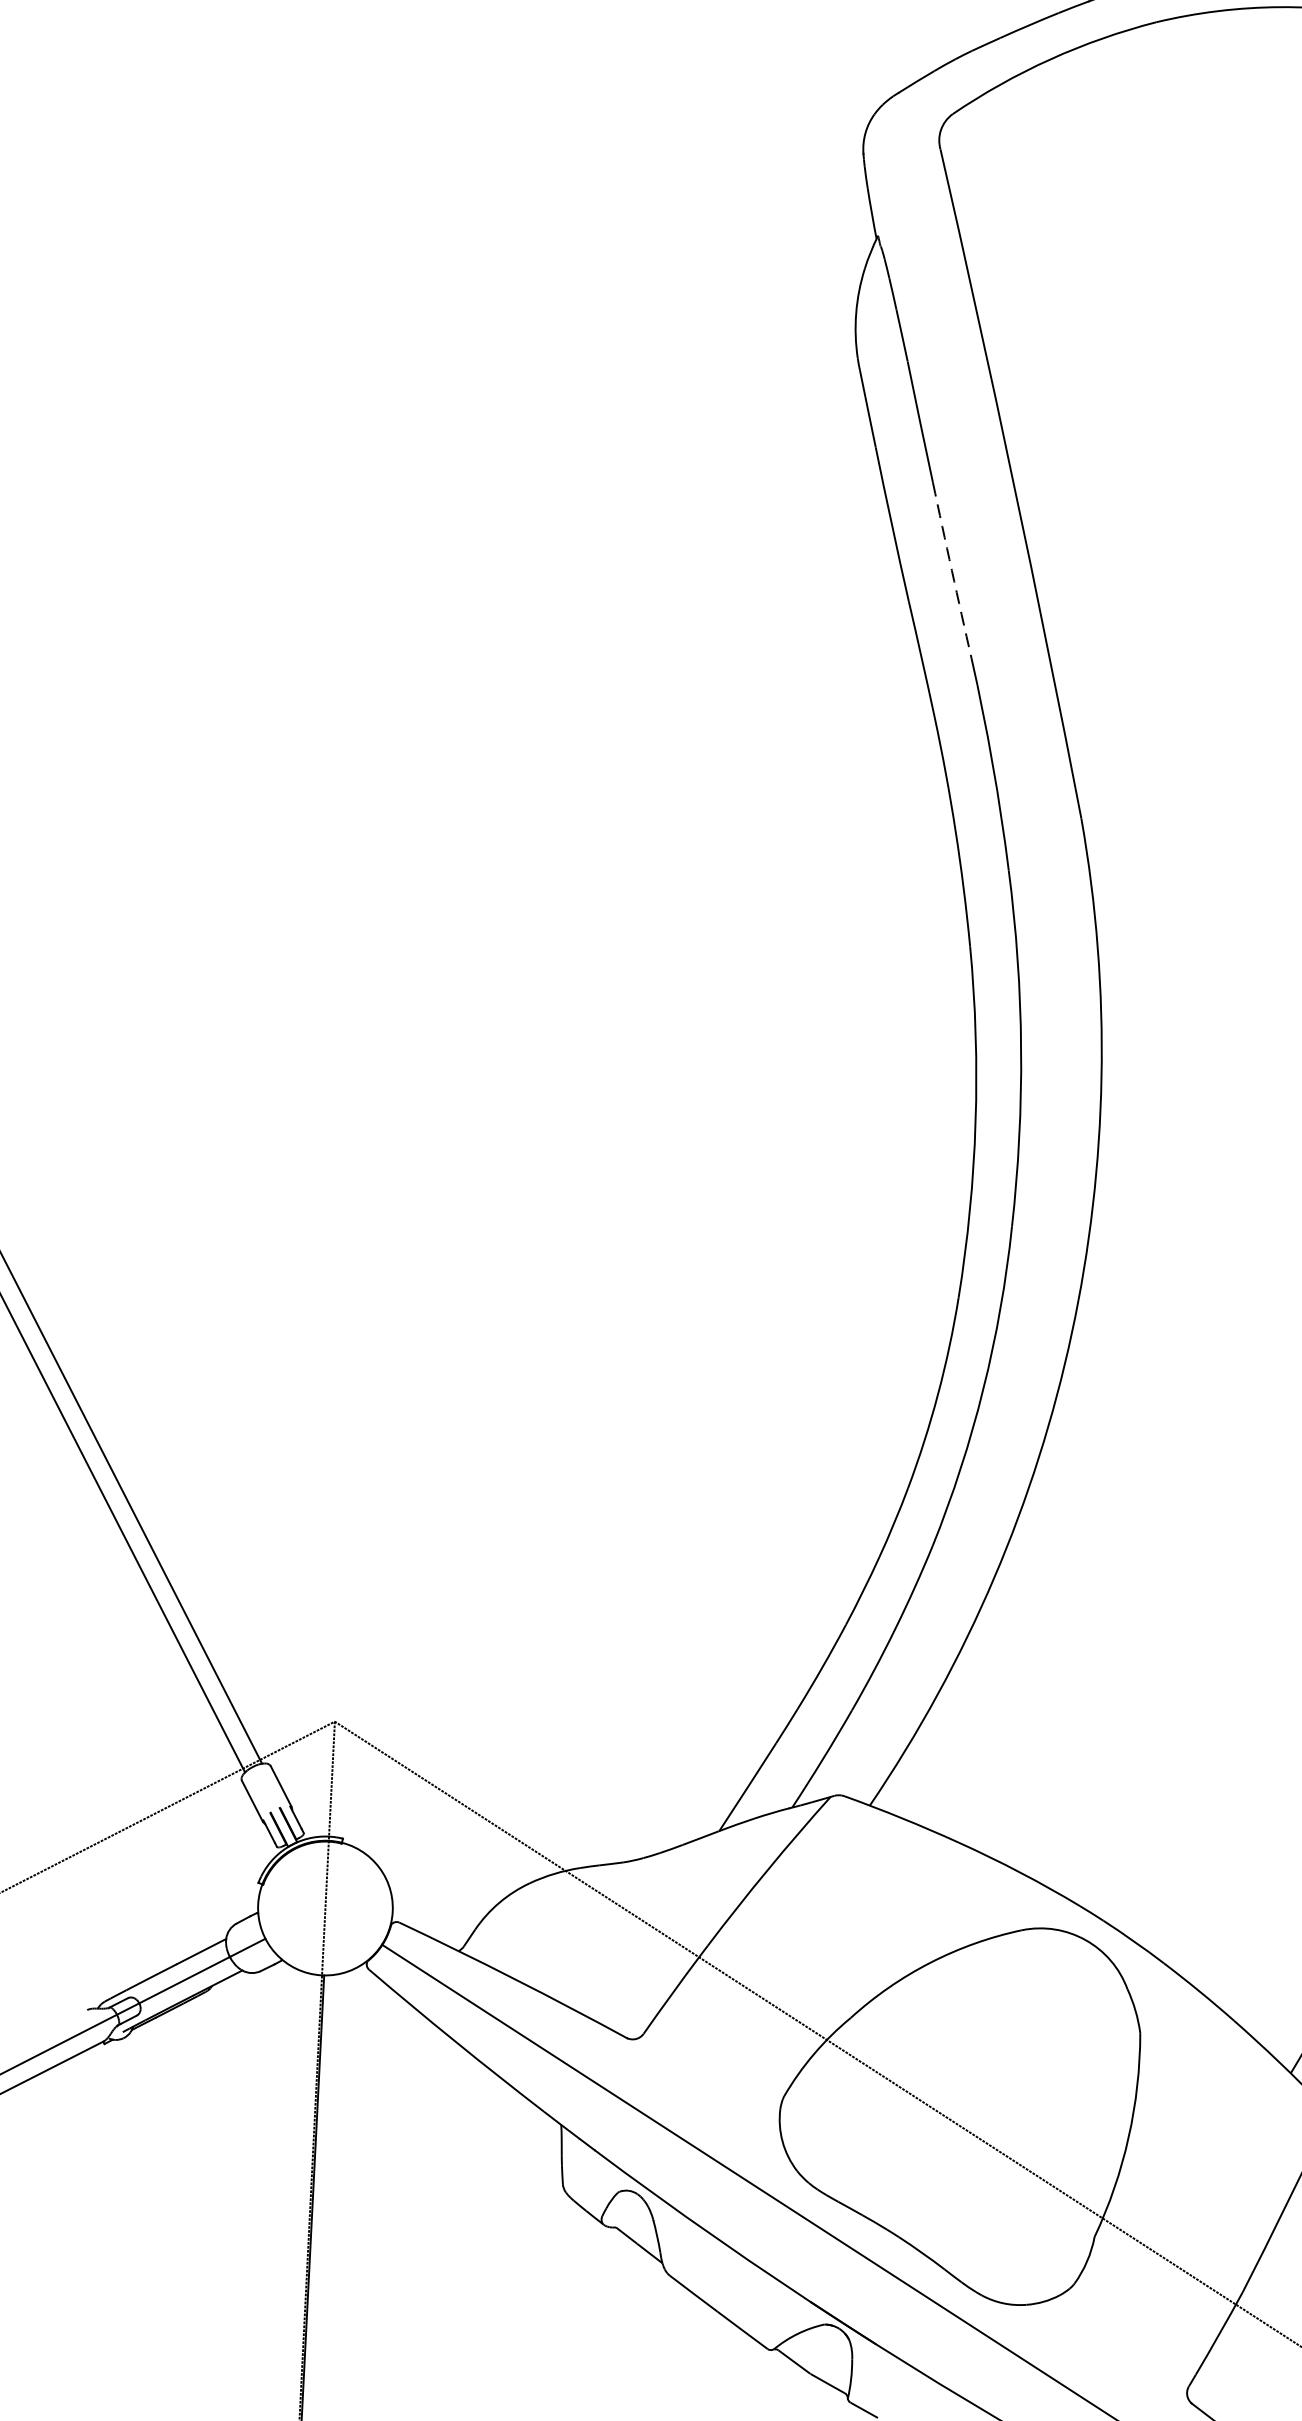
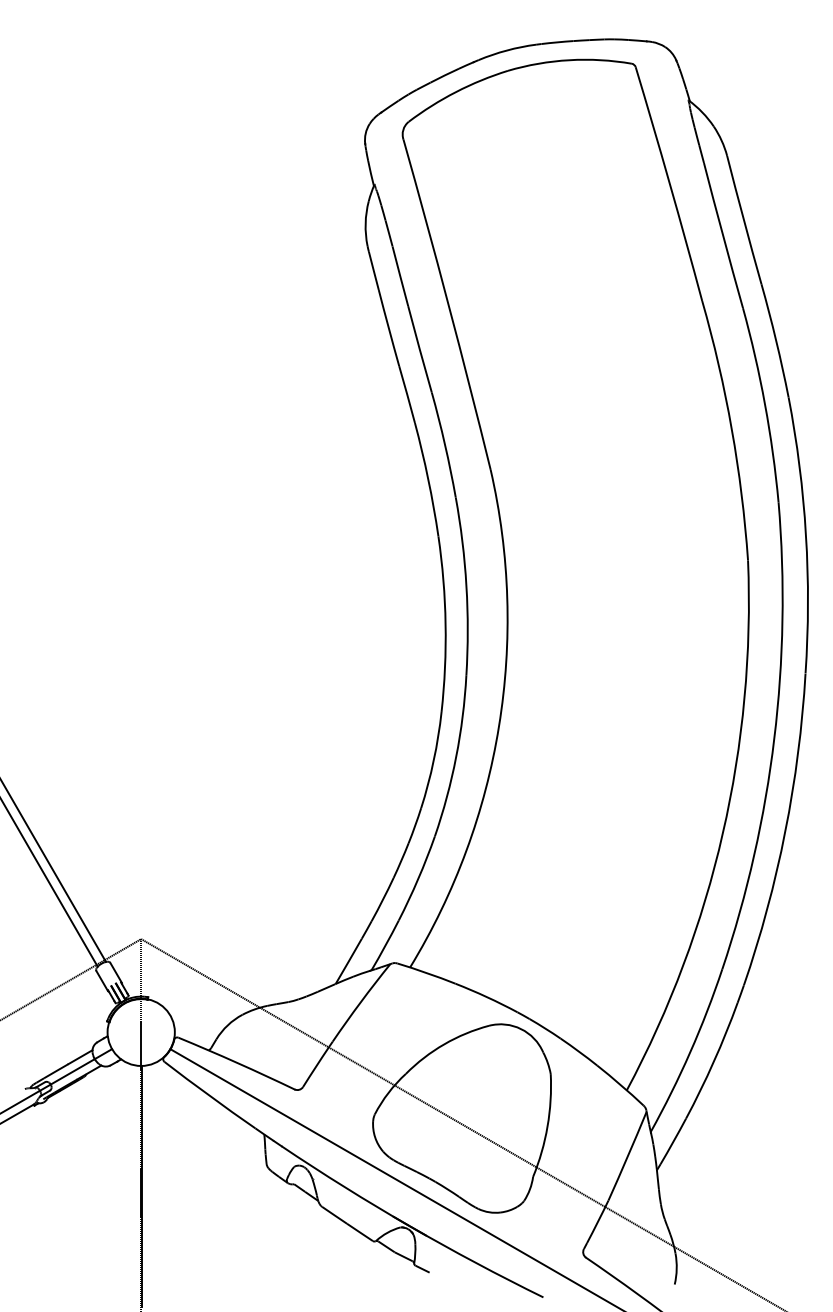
arc: (951, 570) -> (419, 349), dashed -> solid

